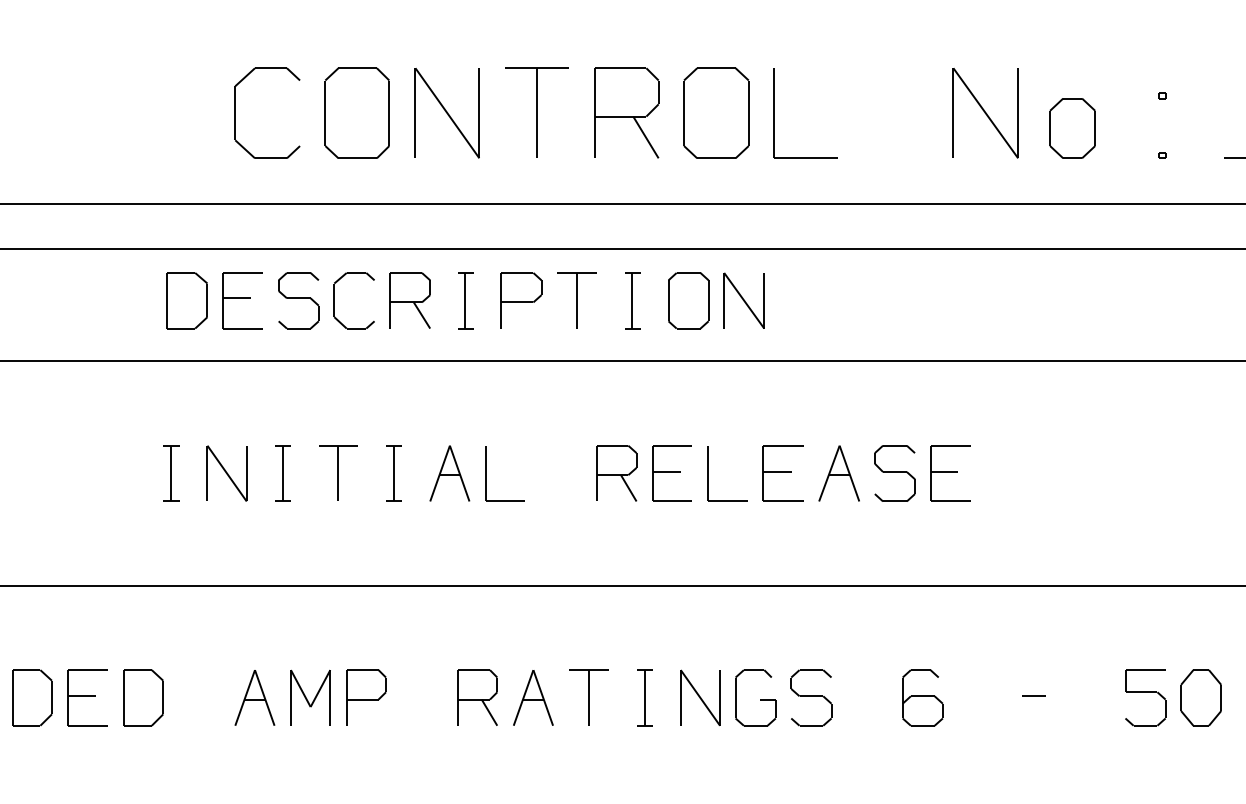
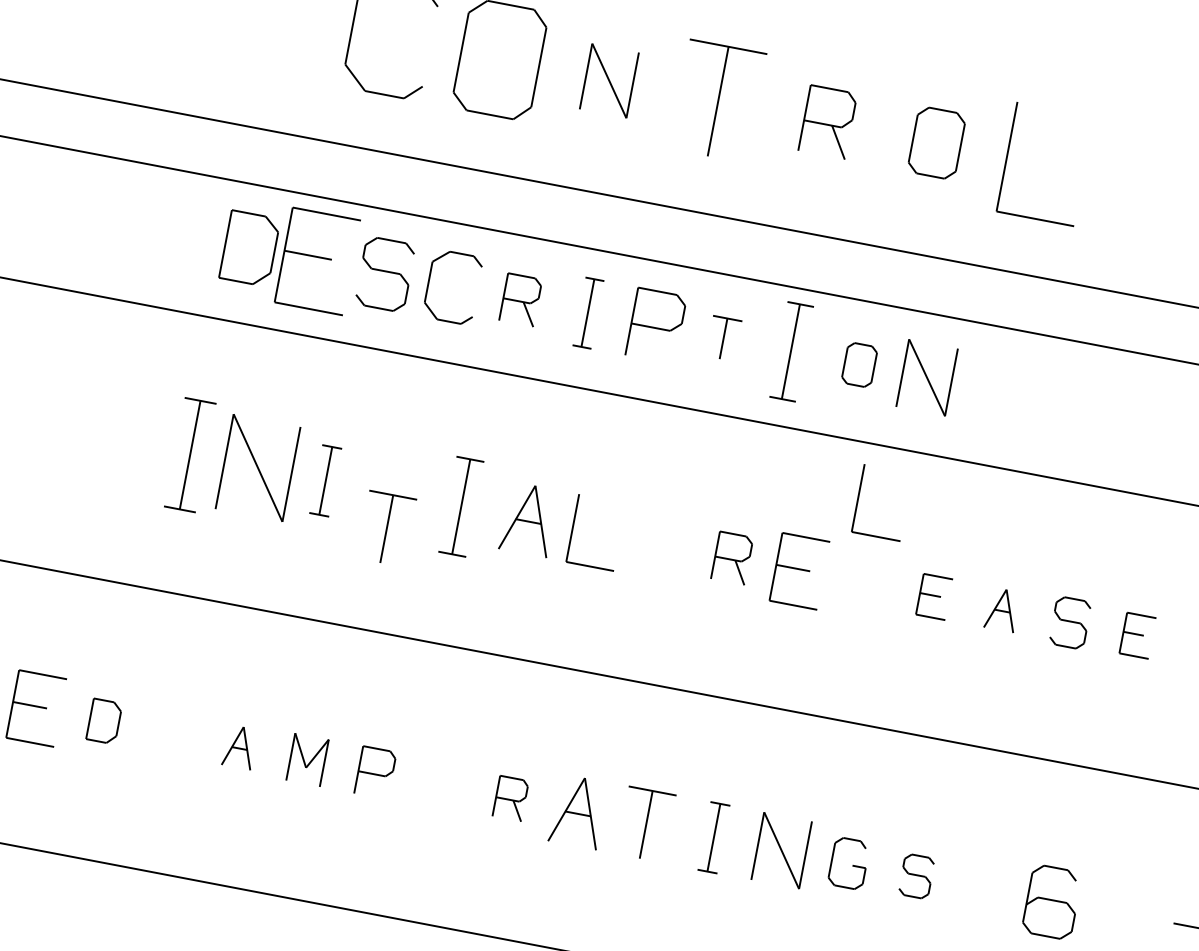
part: (626, 112) -> (827, 121), size x0.6
part: (716, 112) -> (937, 142), size x0.6
part: (446, 113) -> (608, 80), size x0.6
part: (242, 300) -> (316, 261), size x1.4
part: (409, 300) -> (520, 299), size x0.7
part: (576, 300) -> (723, 338), size x0.6
part: (632, 300) -> (791, 351), size x1.4
part: (688, 300) -> (859, 364), size x0.6
part: (338, 472) -> (387, 527), moved
part: (171, 473) -> (190, 454), size x1.6
part: (226, 473) -> (257, 467), size x1.4
part: (393, 473) -> (460, 506), size x1.4
part: (616, 473) -> (731, 558), size x0.7
part: (708, 473) -> (859, 498), moved
part: (782, 473) -> (933, 596), size x0.6
part: (838, 473) -> (1001, 609), size x0.6
part: (894, 473) -> (1069, 622), size x0.7
part: (950, 473) -> (1137, 635), size x0.6
part: (143, 697) -> (104, 720), size x0.6
part: (254, 697) -> (239, 746), size x0.6
part: (310, 697) -> (307, 759), size x0.7
part: (366, 697) -> (375, 772), size x0.7
part: (477, 697) -> (510, 798), size x0.6
part: (755, 697) -> (848, 862), size x0.7
part: (811, 697) -> (916, 875), size x0.6

